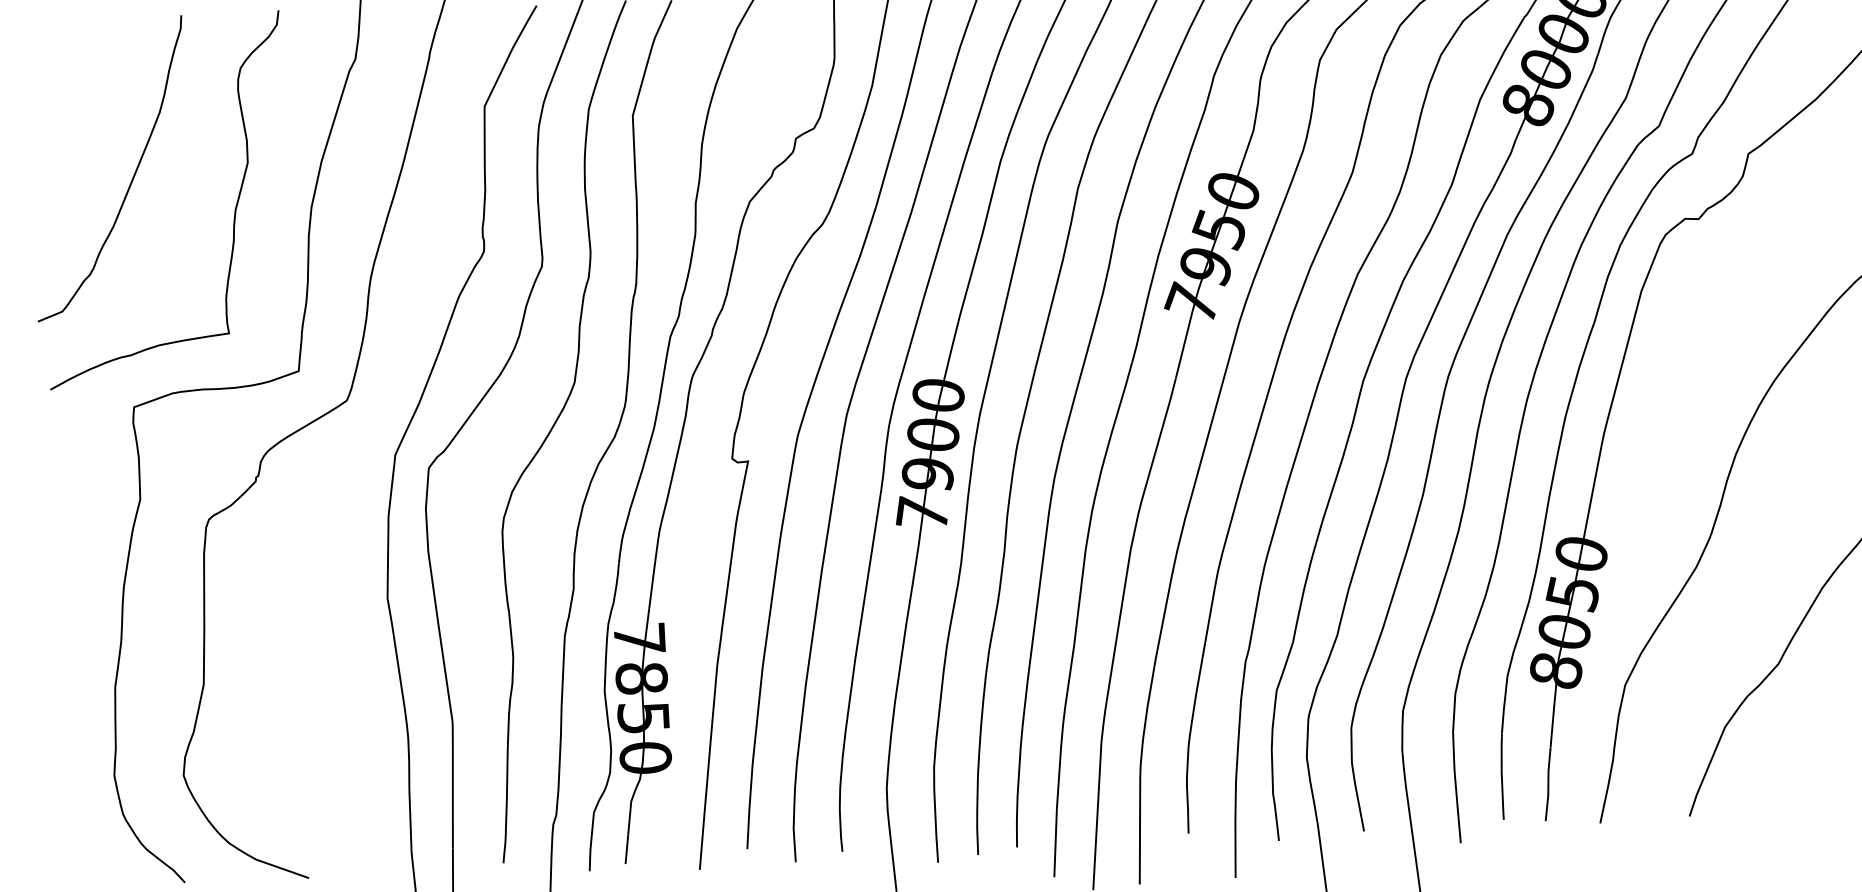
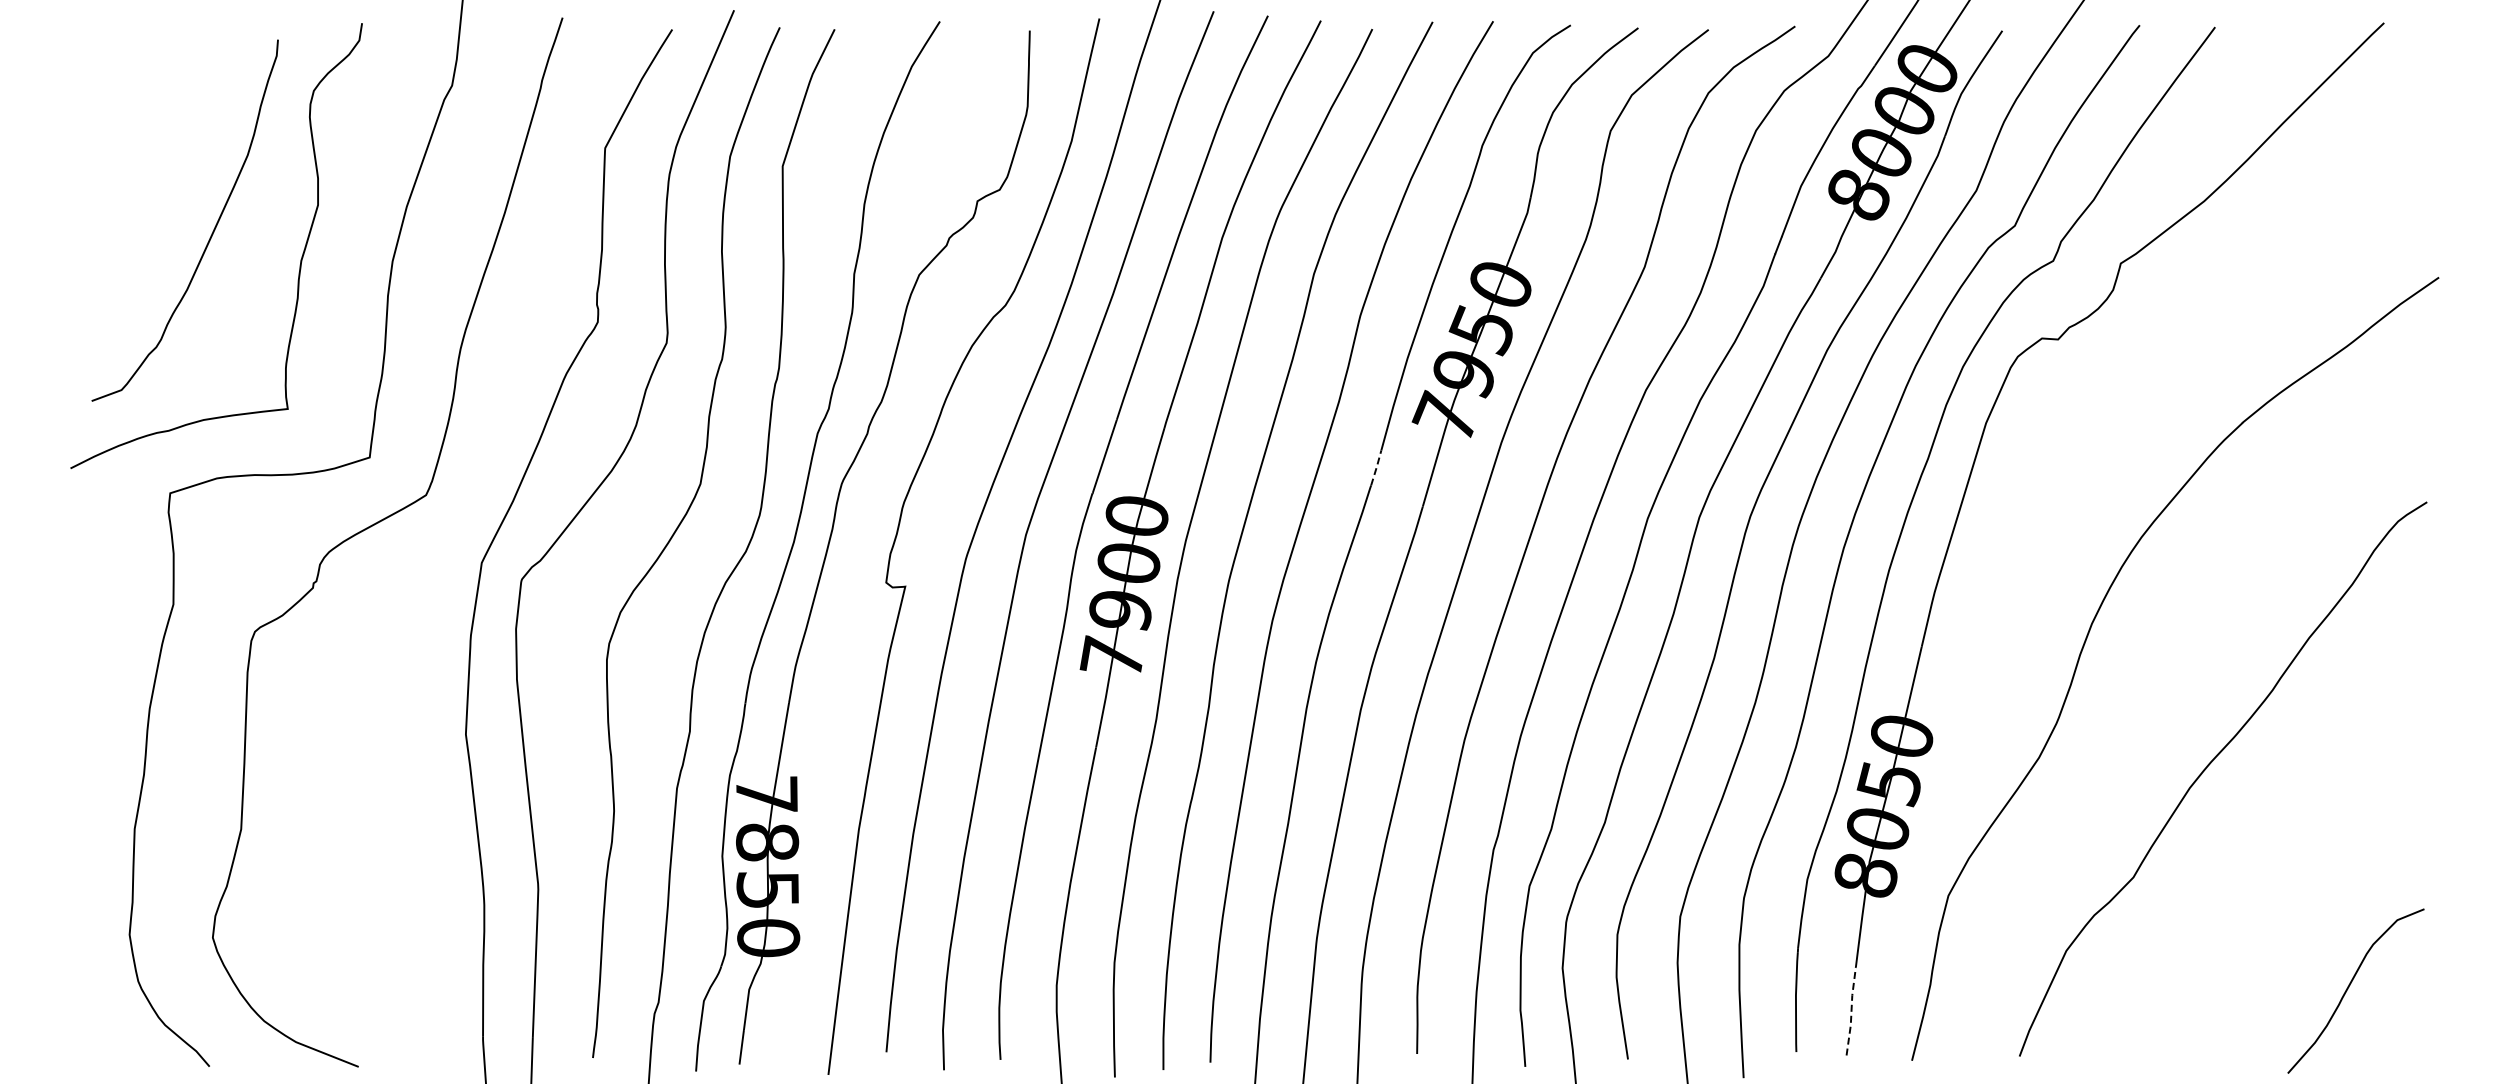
curve: (132, 178) -> (211, 233), moved
line: (1136, 347) -> (1376, 467), solid -> dashed
line: (1548, 784) -> (1851, 1011), solid -> dashed

